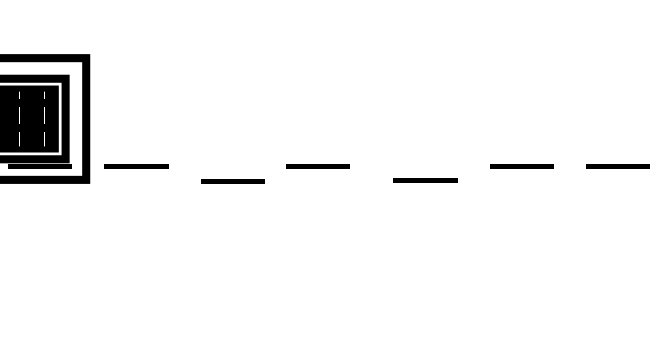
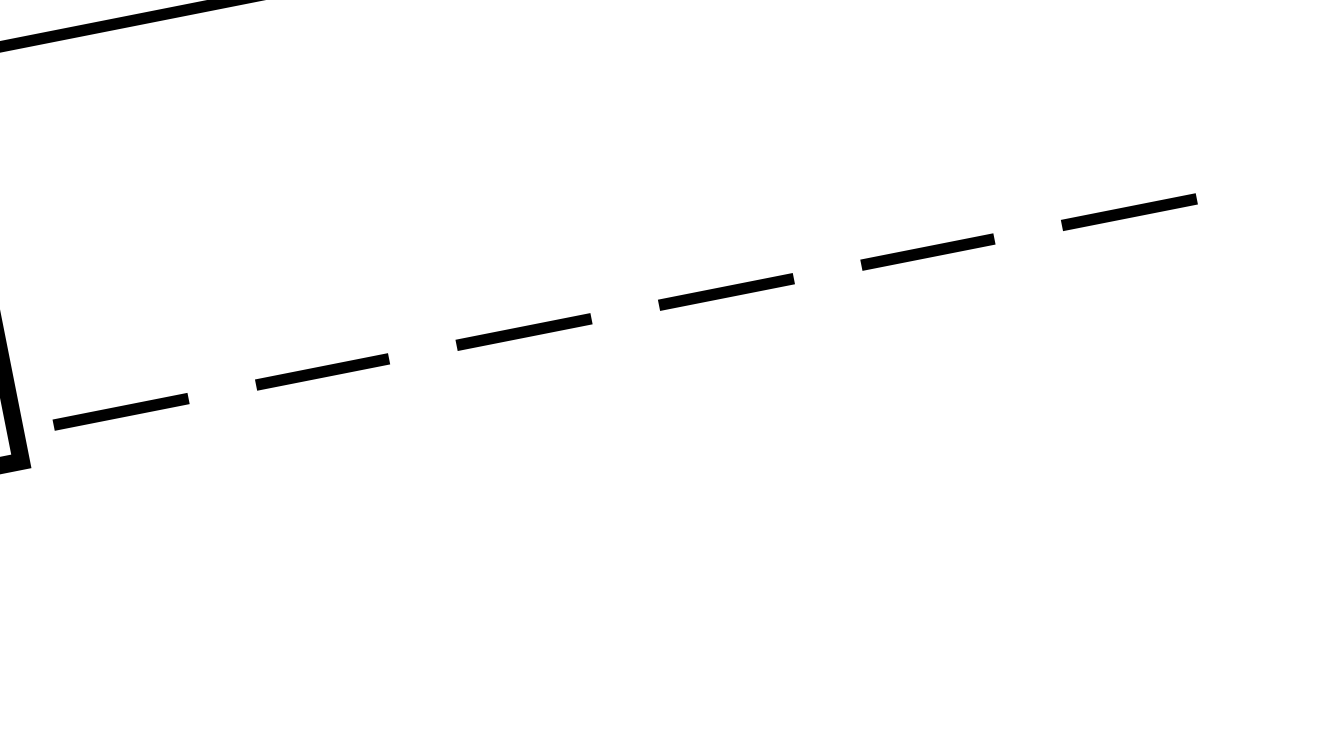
line: (317, 166) -> (523, 332), moved
line: (425, 180) -> (726, 292), moved
line: (232, 181) -> (322, 372), moved

